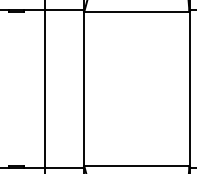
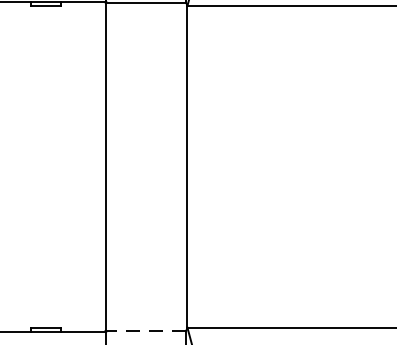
line: (63, 167) -> (144, 330), solid -> dashed

